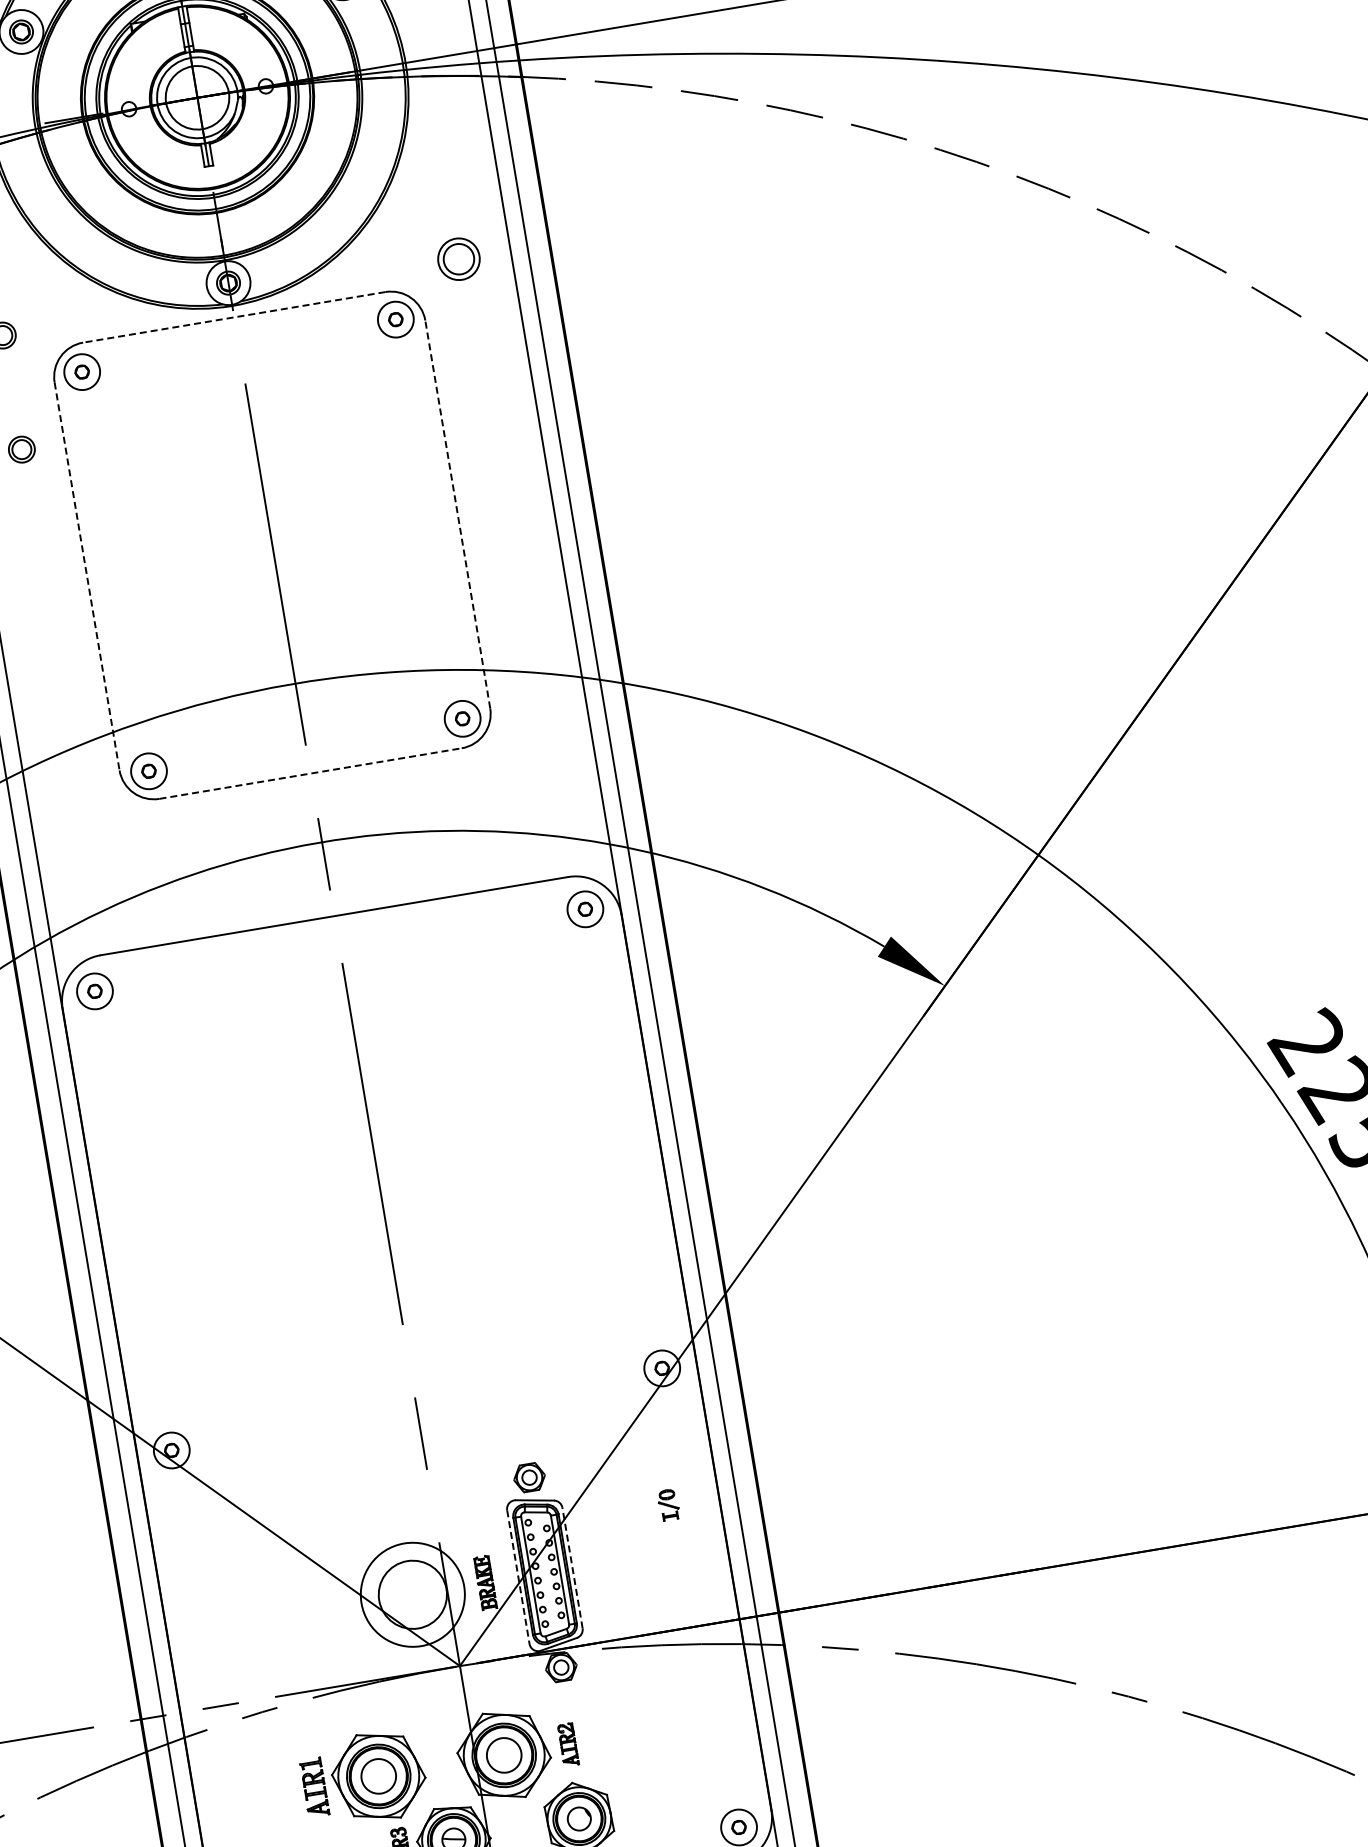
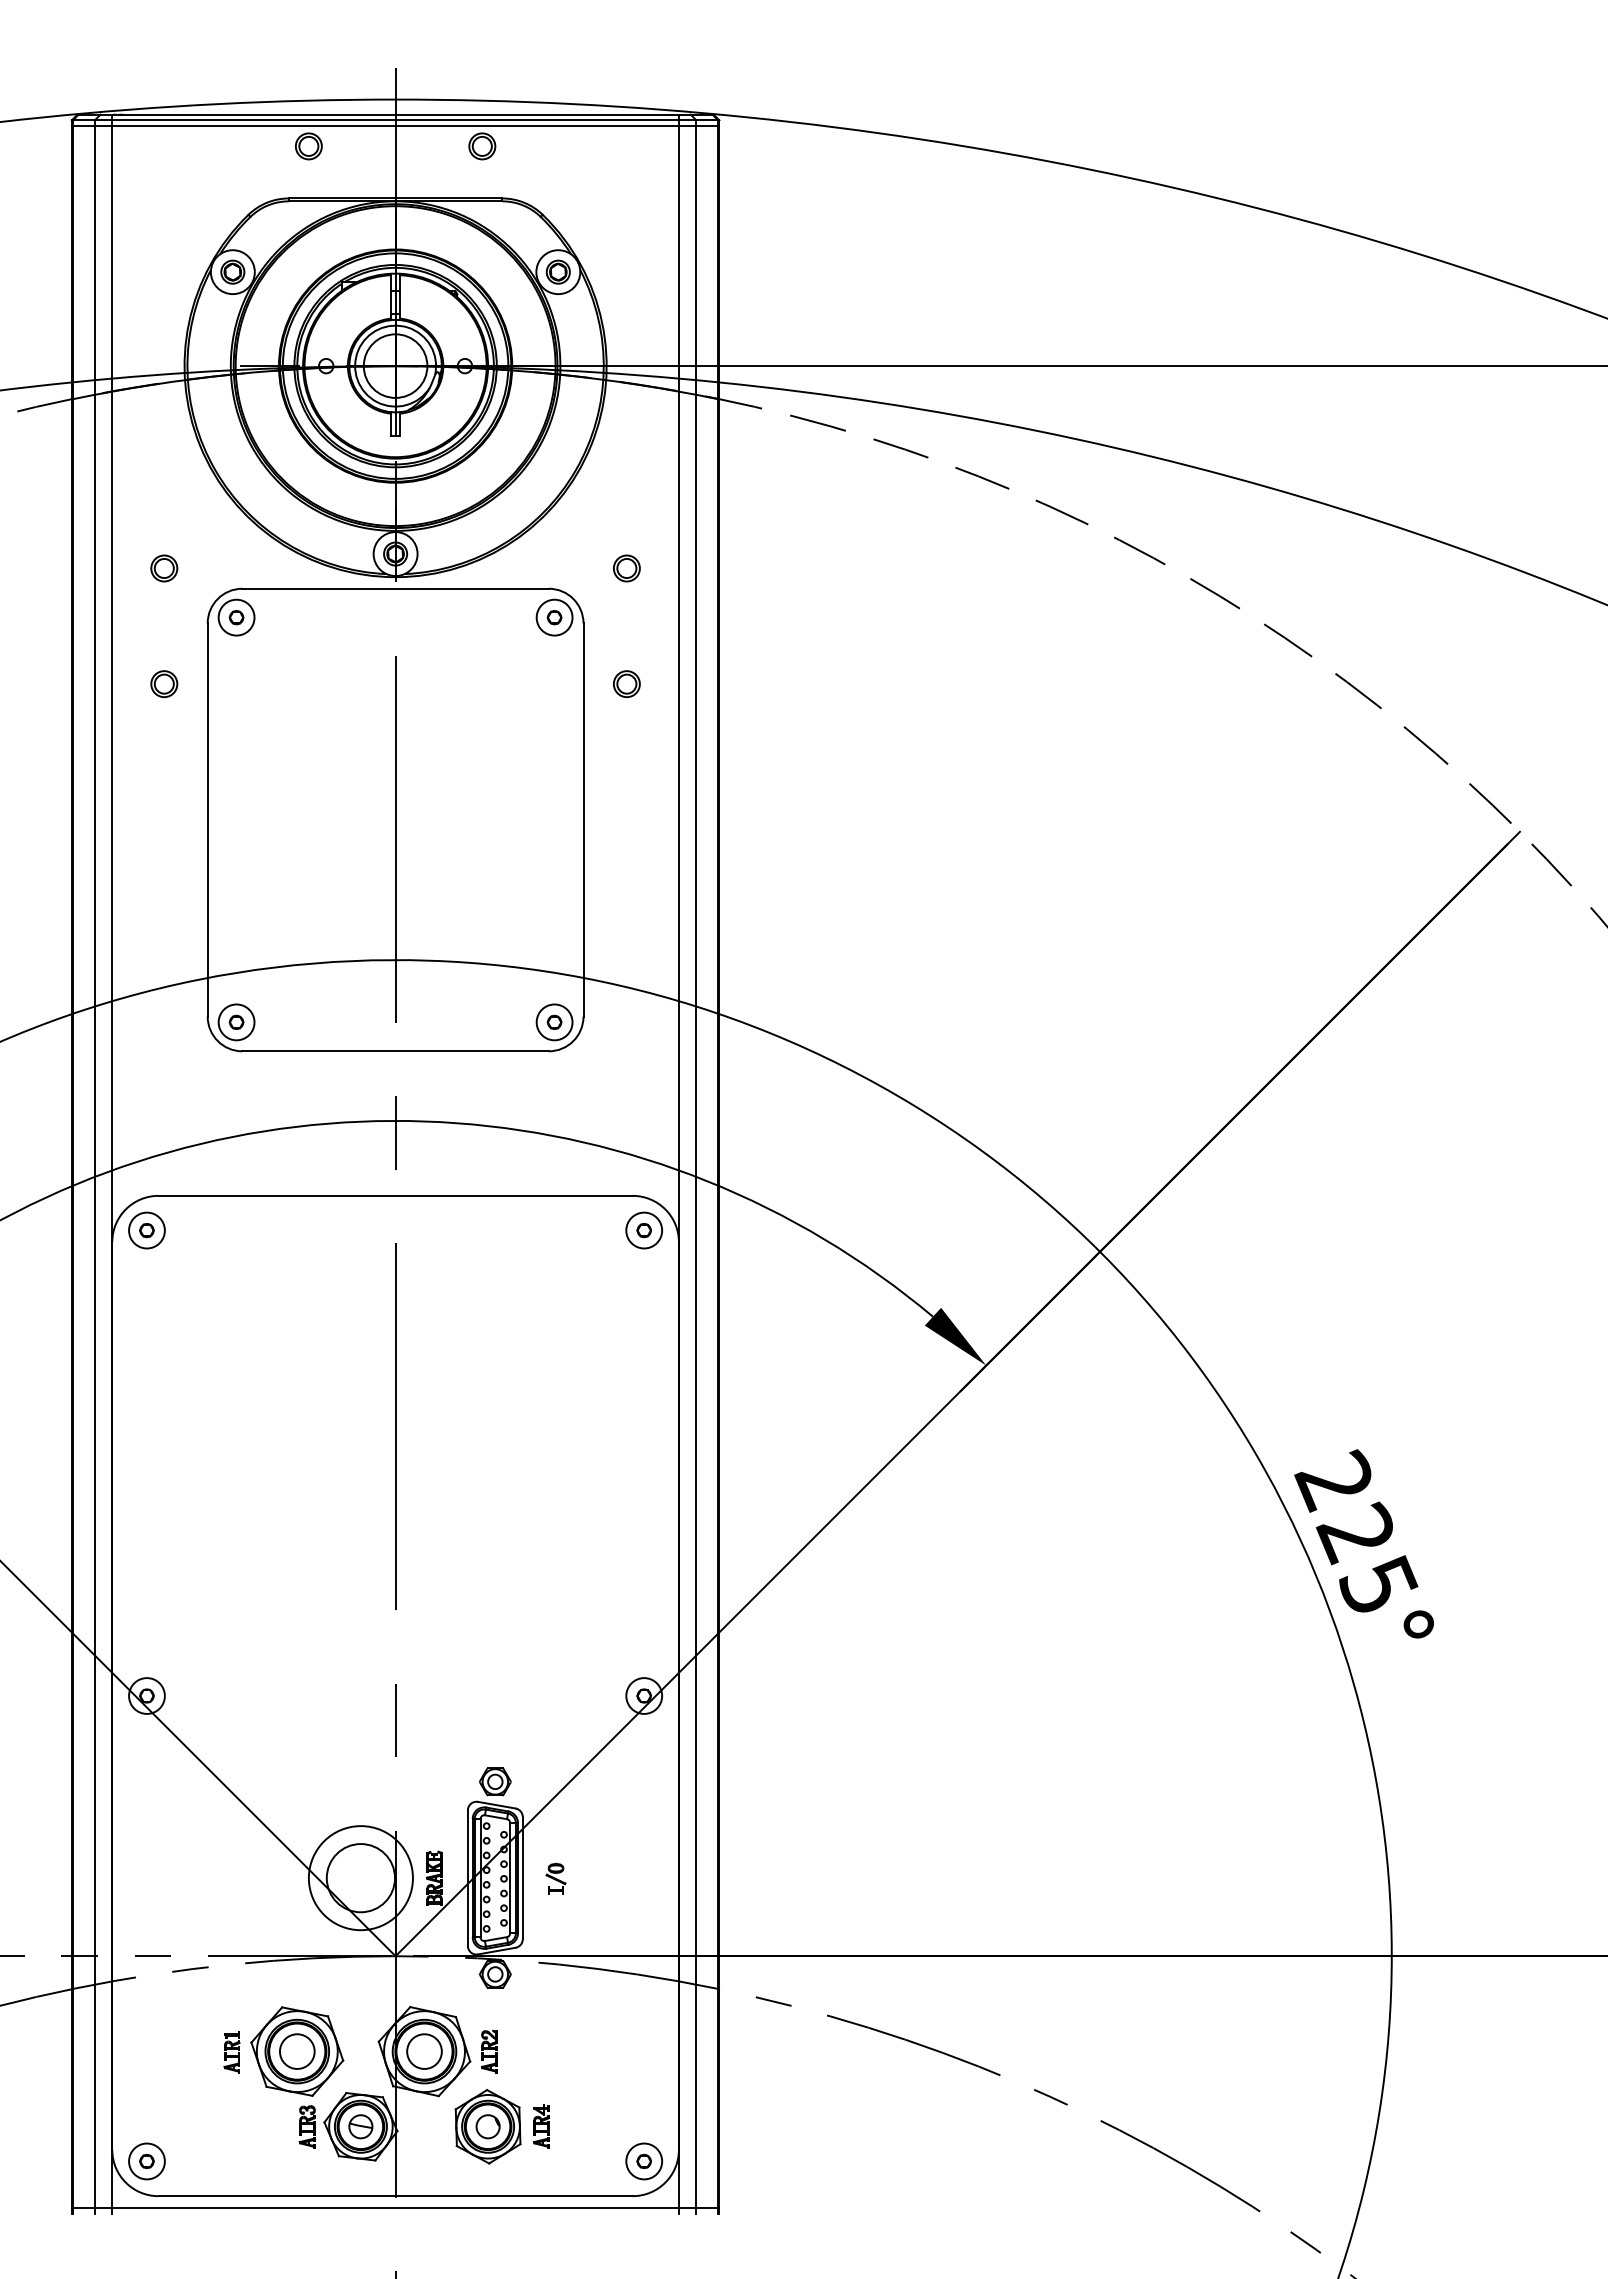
part: (458, 259) -> (626, 568), size x0.62
line: (234, 317) -> (395, 588), dashed -> solid
part: (477, 372) -> (626, 683), added
line: (457, 514) -> (583, 820), dashed -> solid
line: (86, 576) -> (207, 820), dashed -> solid
line: (311, 773) -> (396, 1051), dashed -> solid
part: (668, 1504) -> (555, 1878), moved
line: (572, 1567) -> (522, 1877), dashed -> solid
line: (518, 1577) -> (467, 1878), dashed -> solid
part: (314, 1788) -> (231, 2052), size x0.71
part: (631, 1809) -> (541, 2126), added

